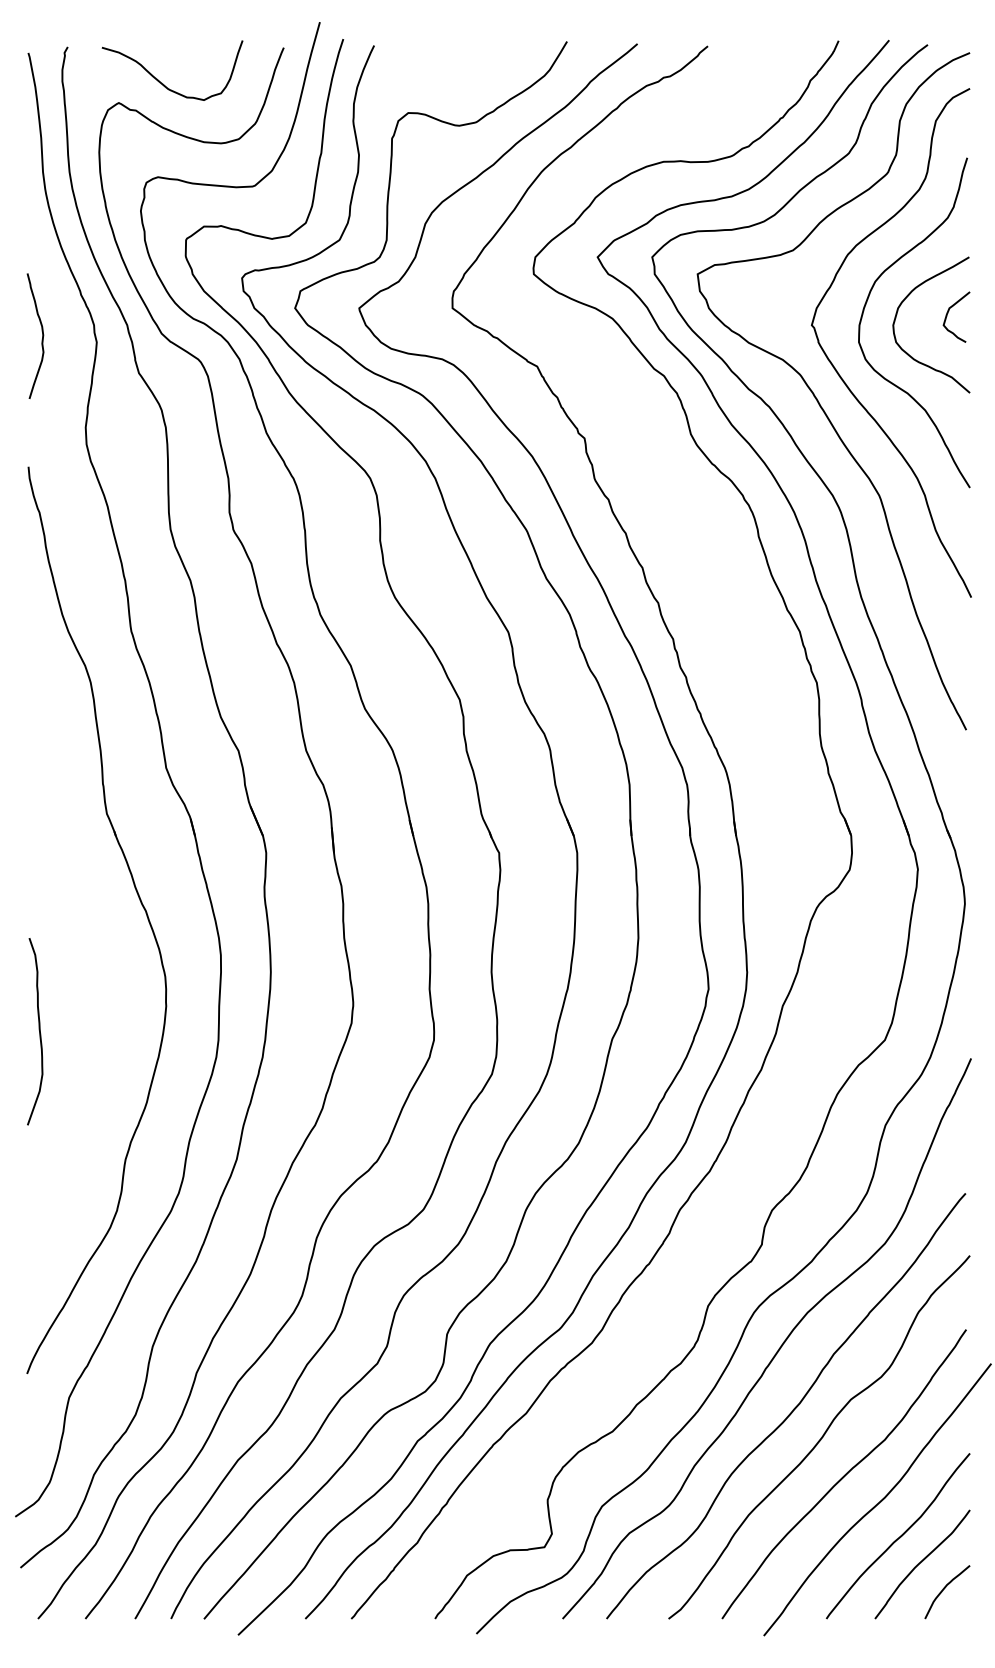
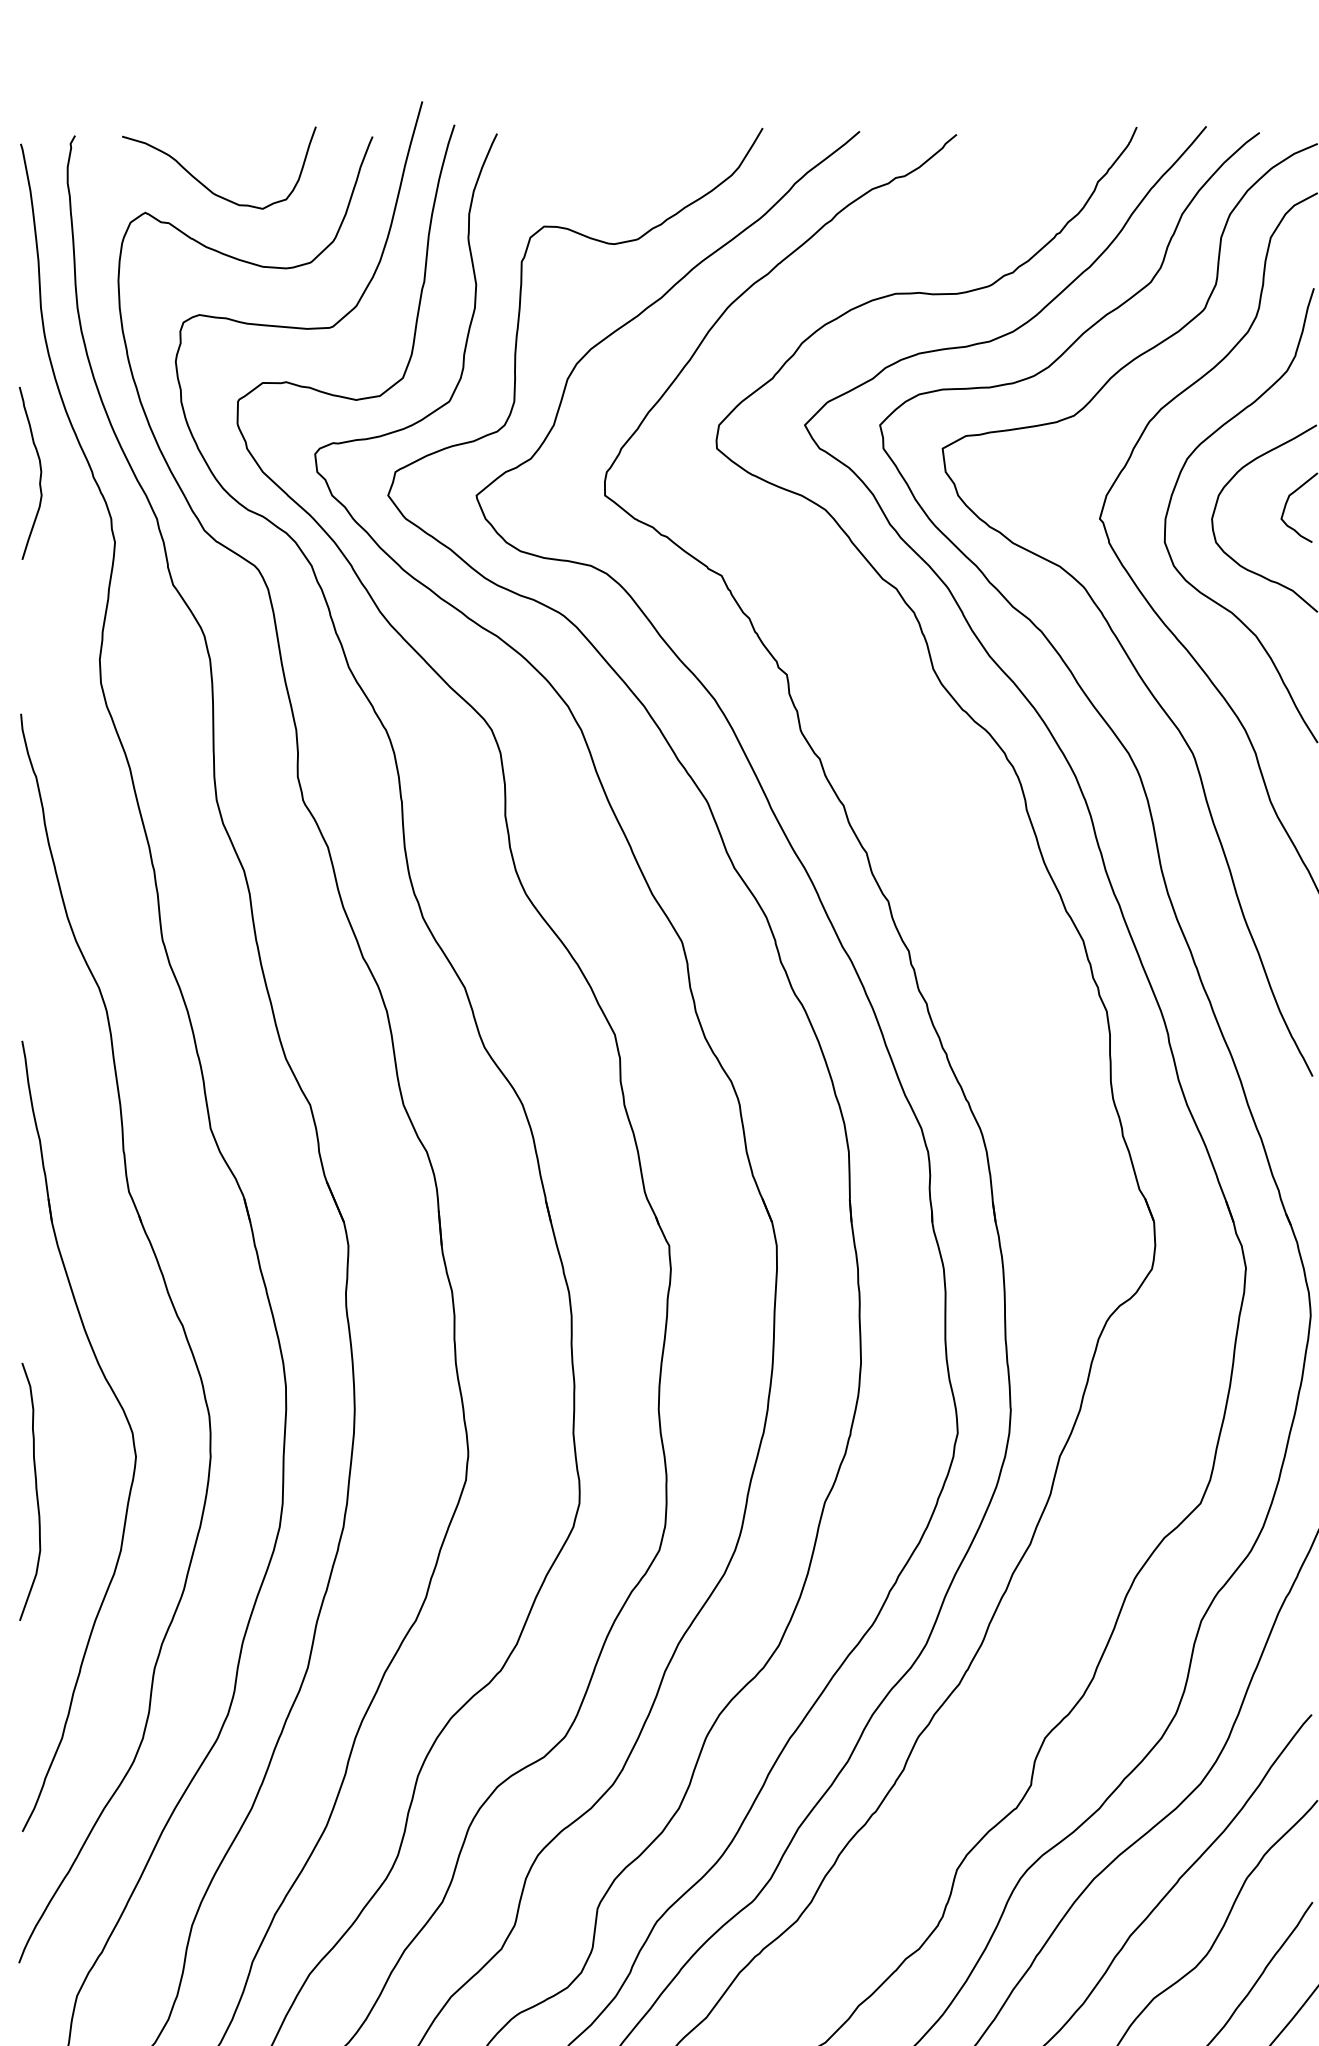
curve: (42, 335) -> (40, 472), moved
part: (104, 979) -> (125, 1419), added

